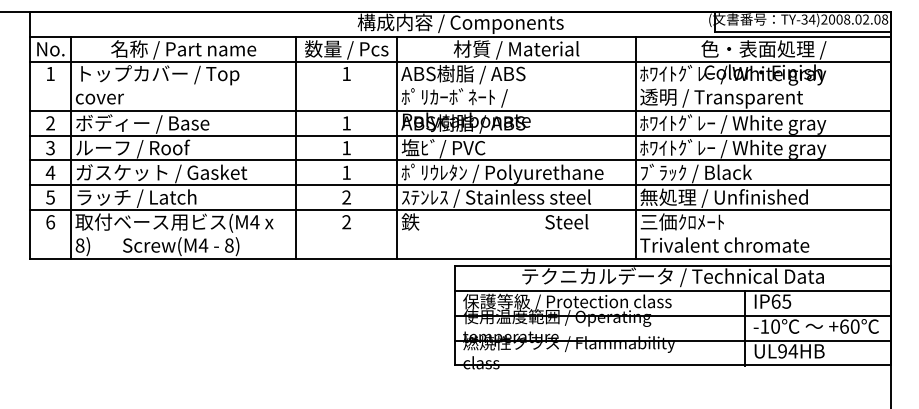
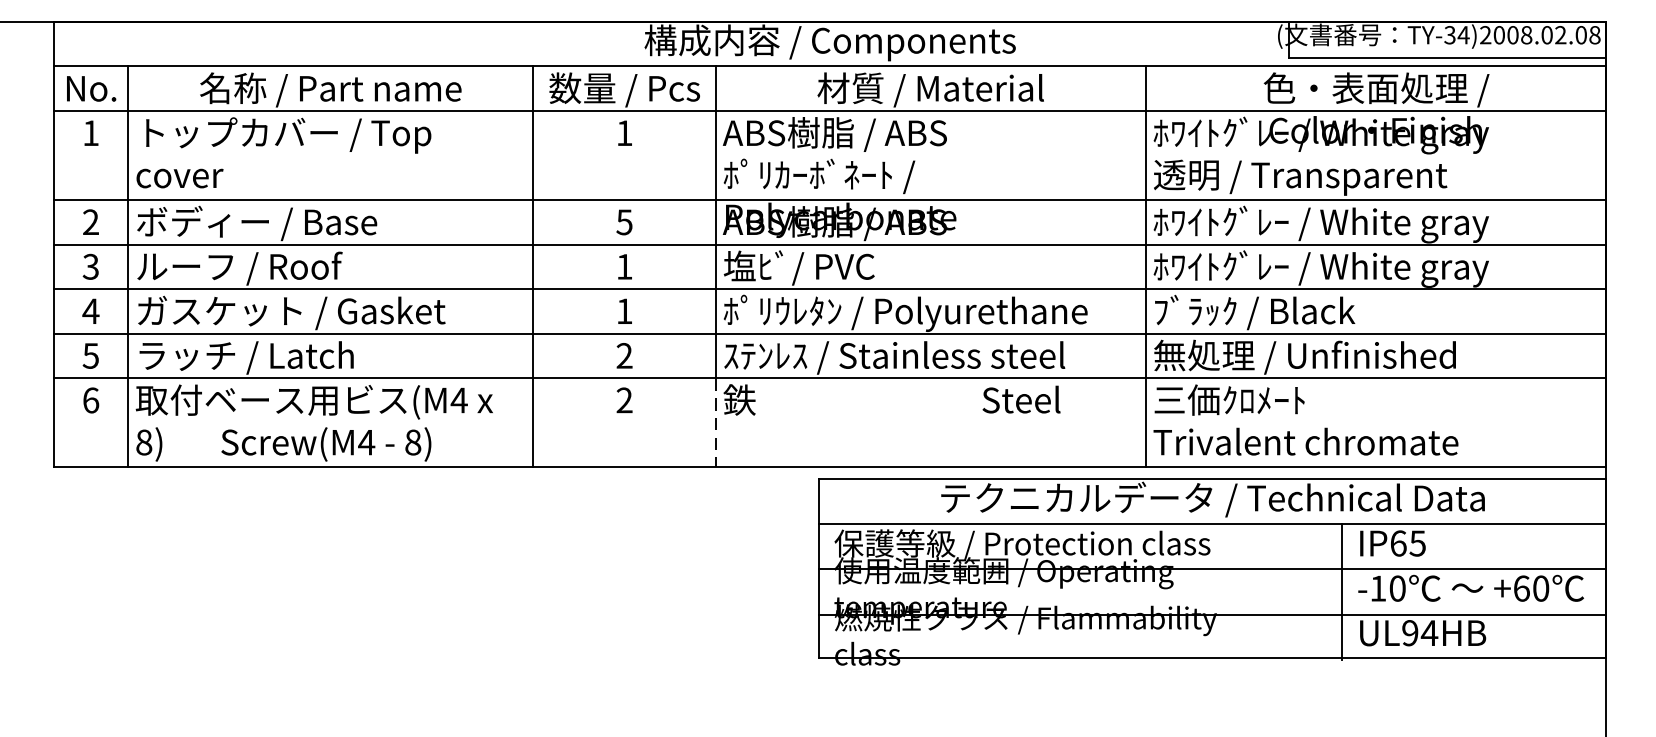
text: (346, 123) -> (624, 222), 1 -> 5
line: (397, 234) -> (716, 422), solid -> dashed

